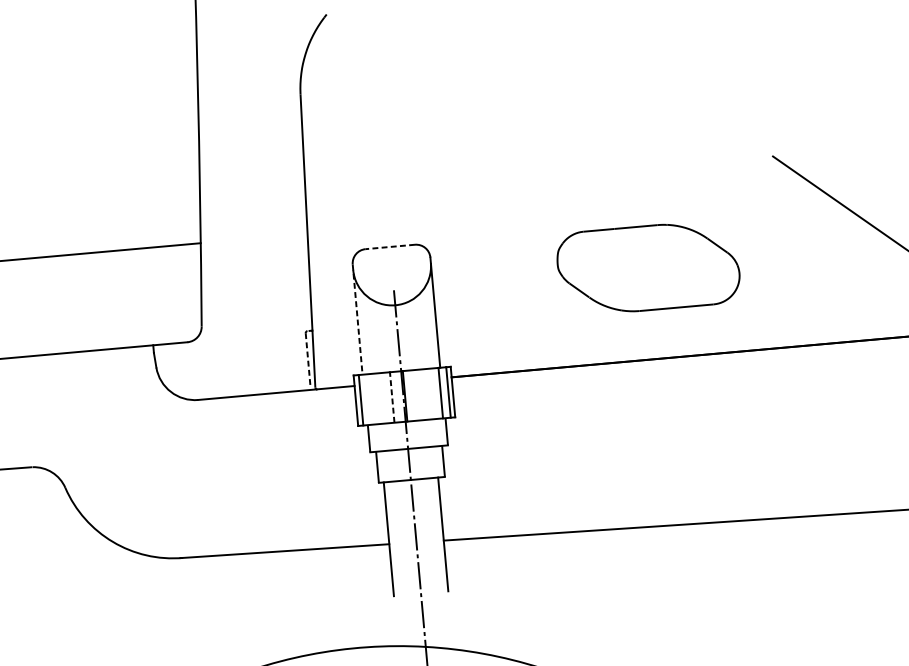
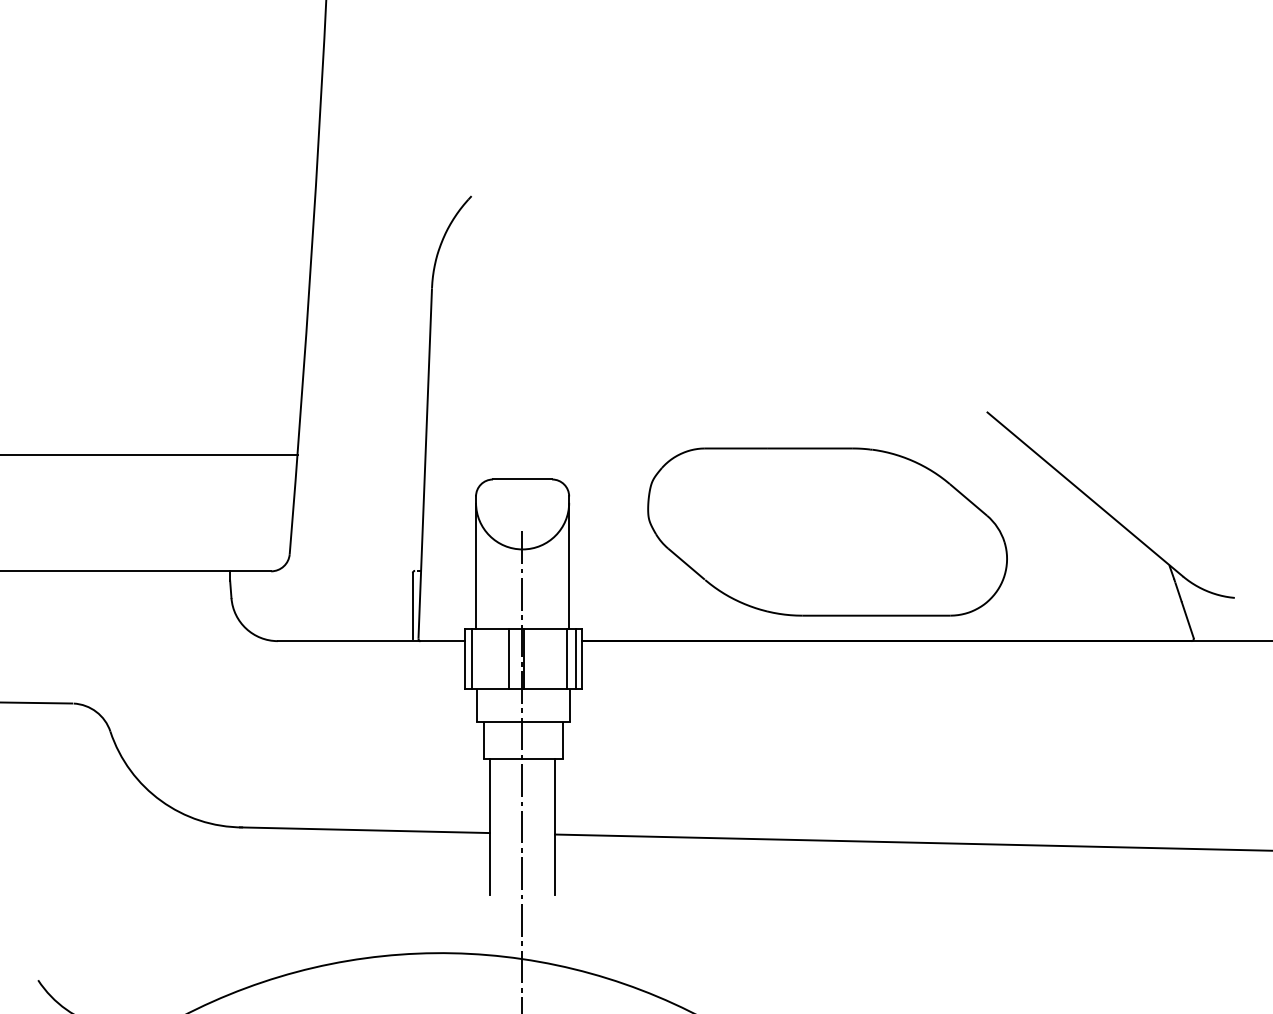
line: (390, 246) -> (522, 479), dashed -> solid
part: (648, 267) -> (827, 531), size x1.67
line: (358, 320) -> (476, 563), dashed -> solid
line: (307, 360) -> (412, 605), dashed -> solid
line: (391, 397) -> (508, 658), dashed -> solid

